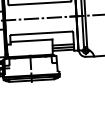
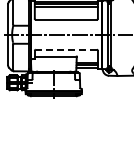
line: (40, 33) -> (65, 49), solid -> dashed

